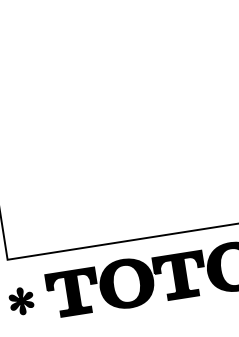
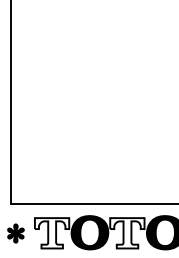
fill: (180, 276) -> (127, 233), removed
fill: (72, 293) -> (51, 233), removed

